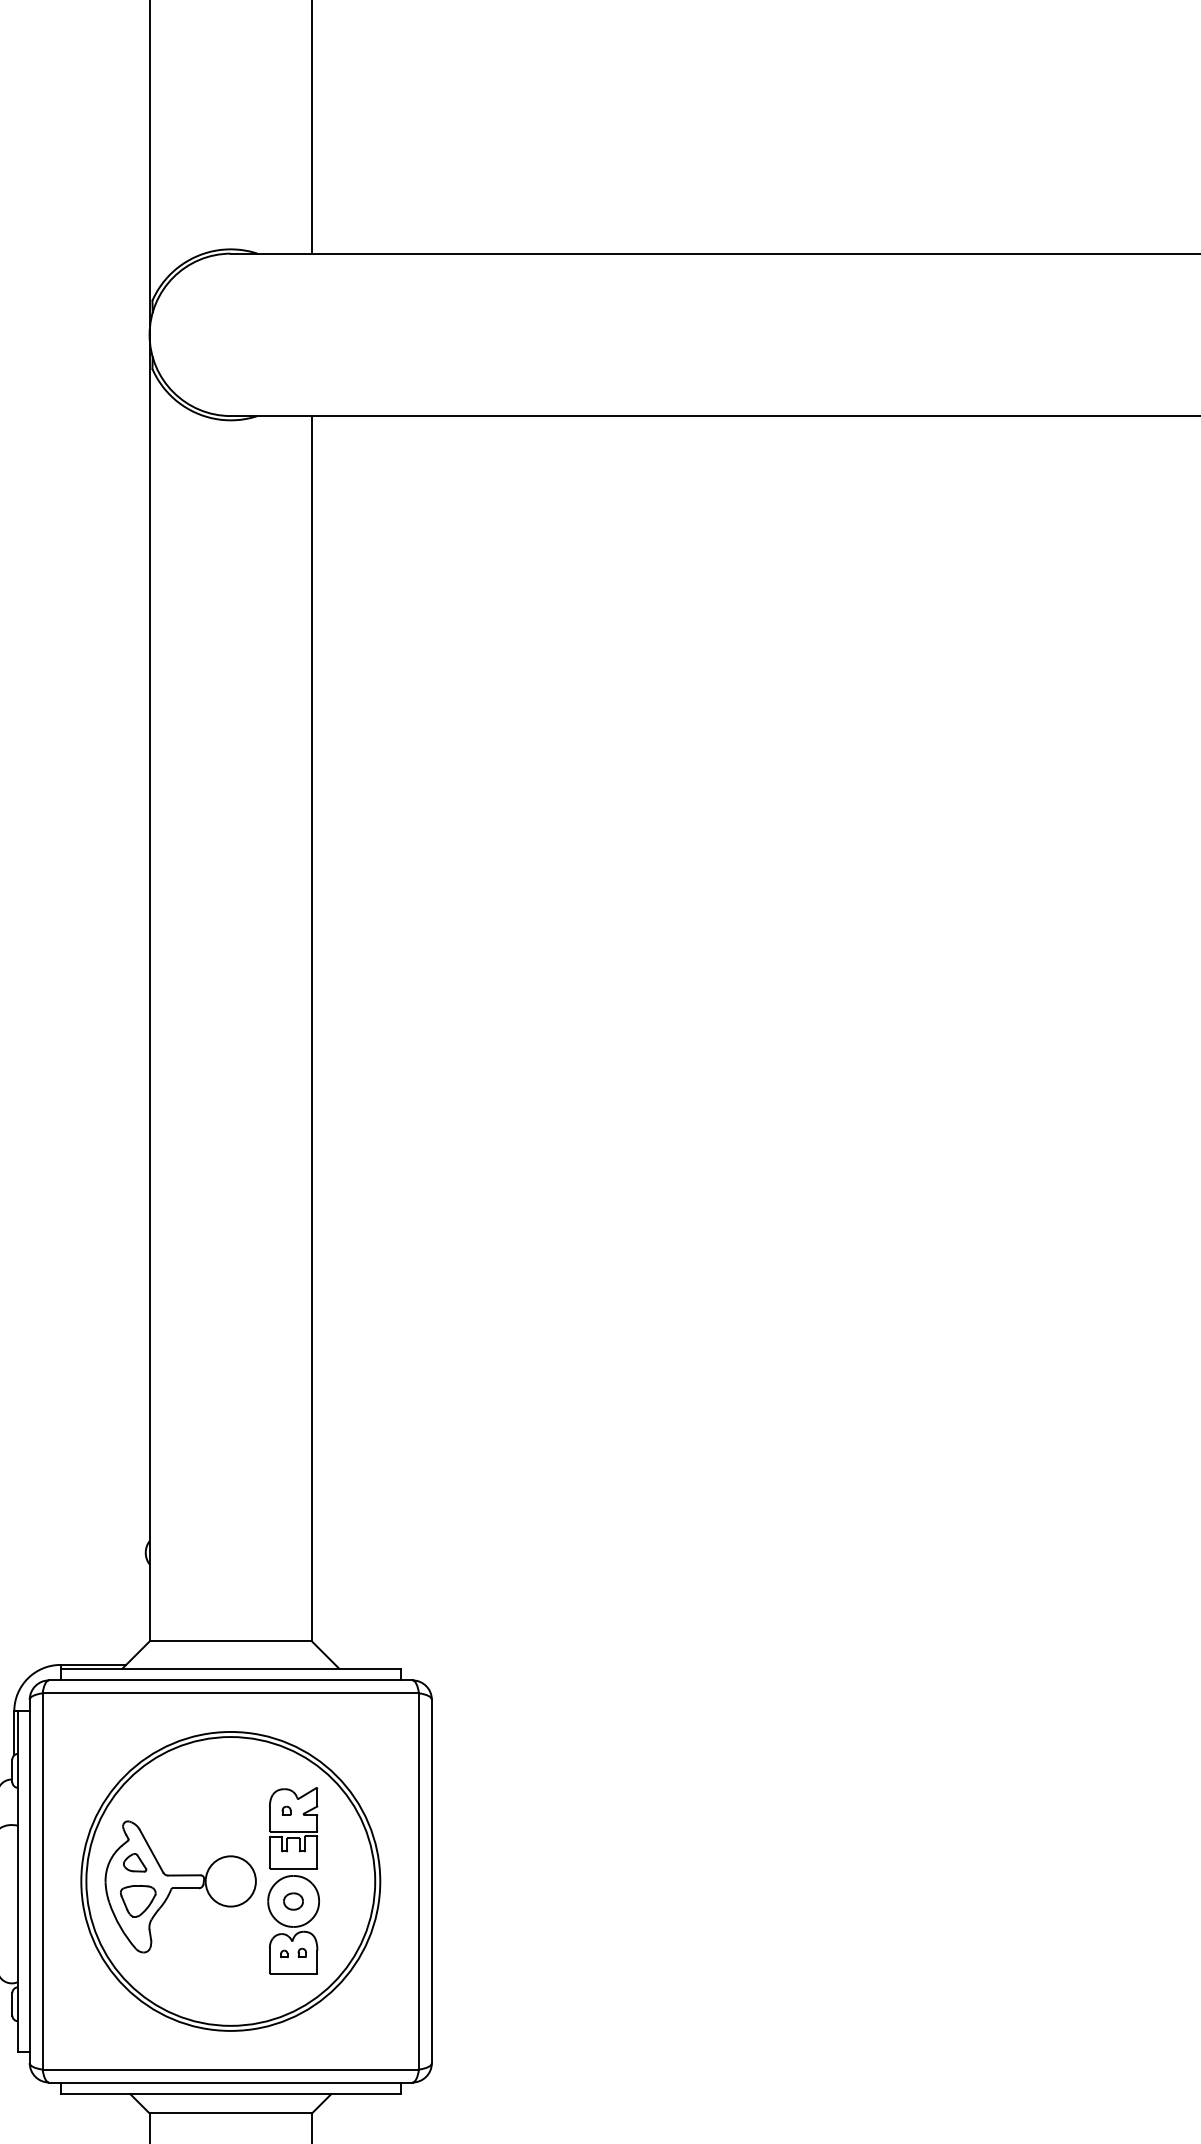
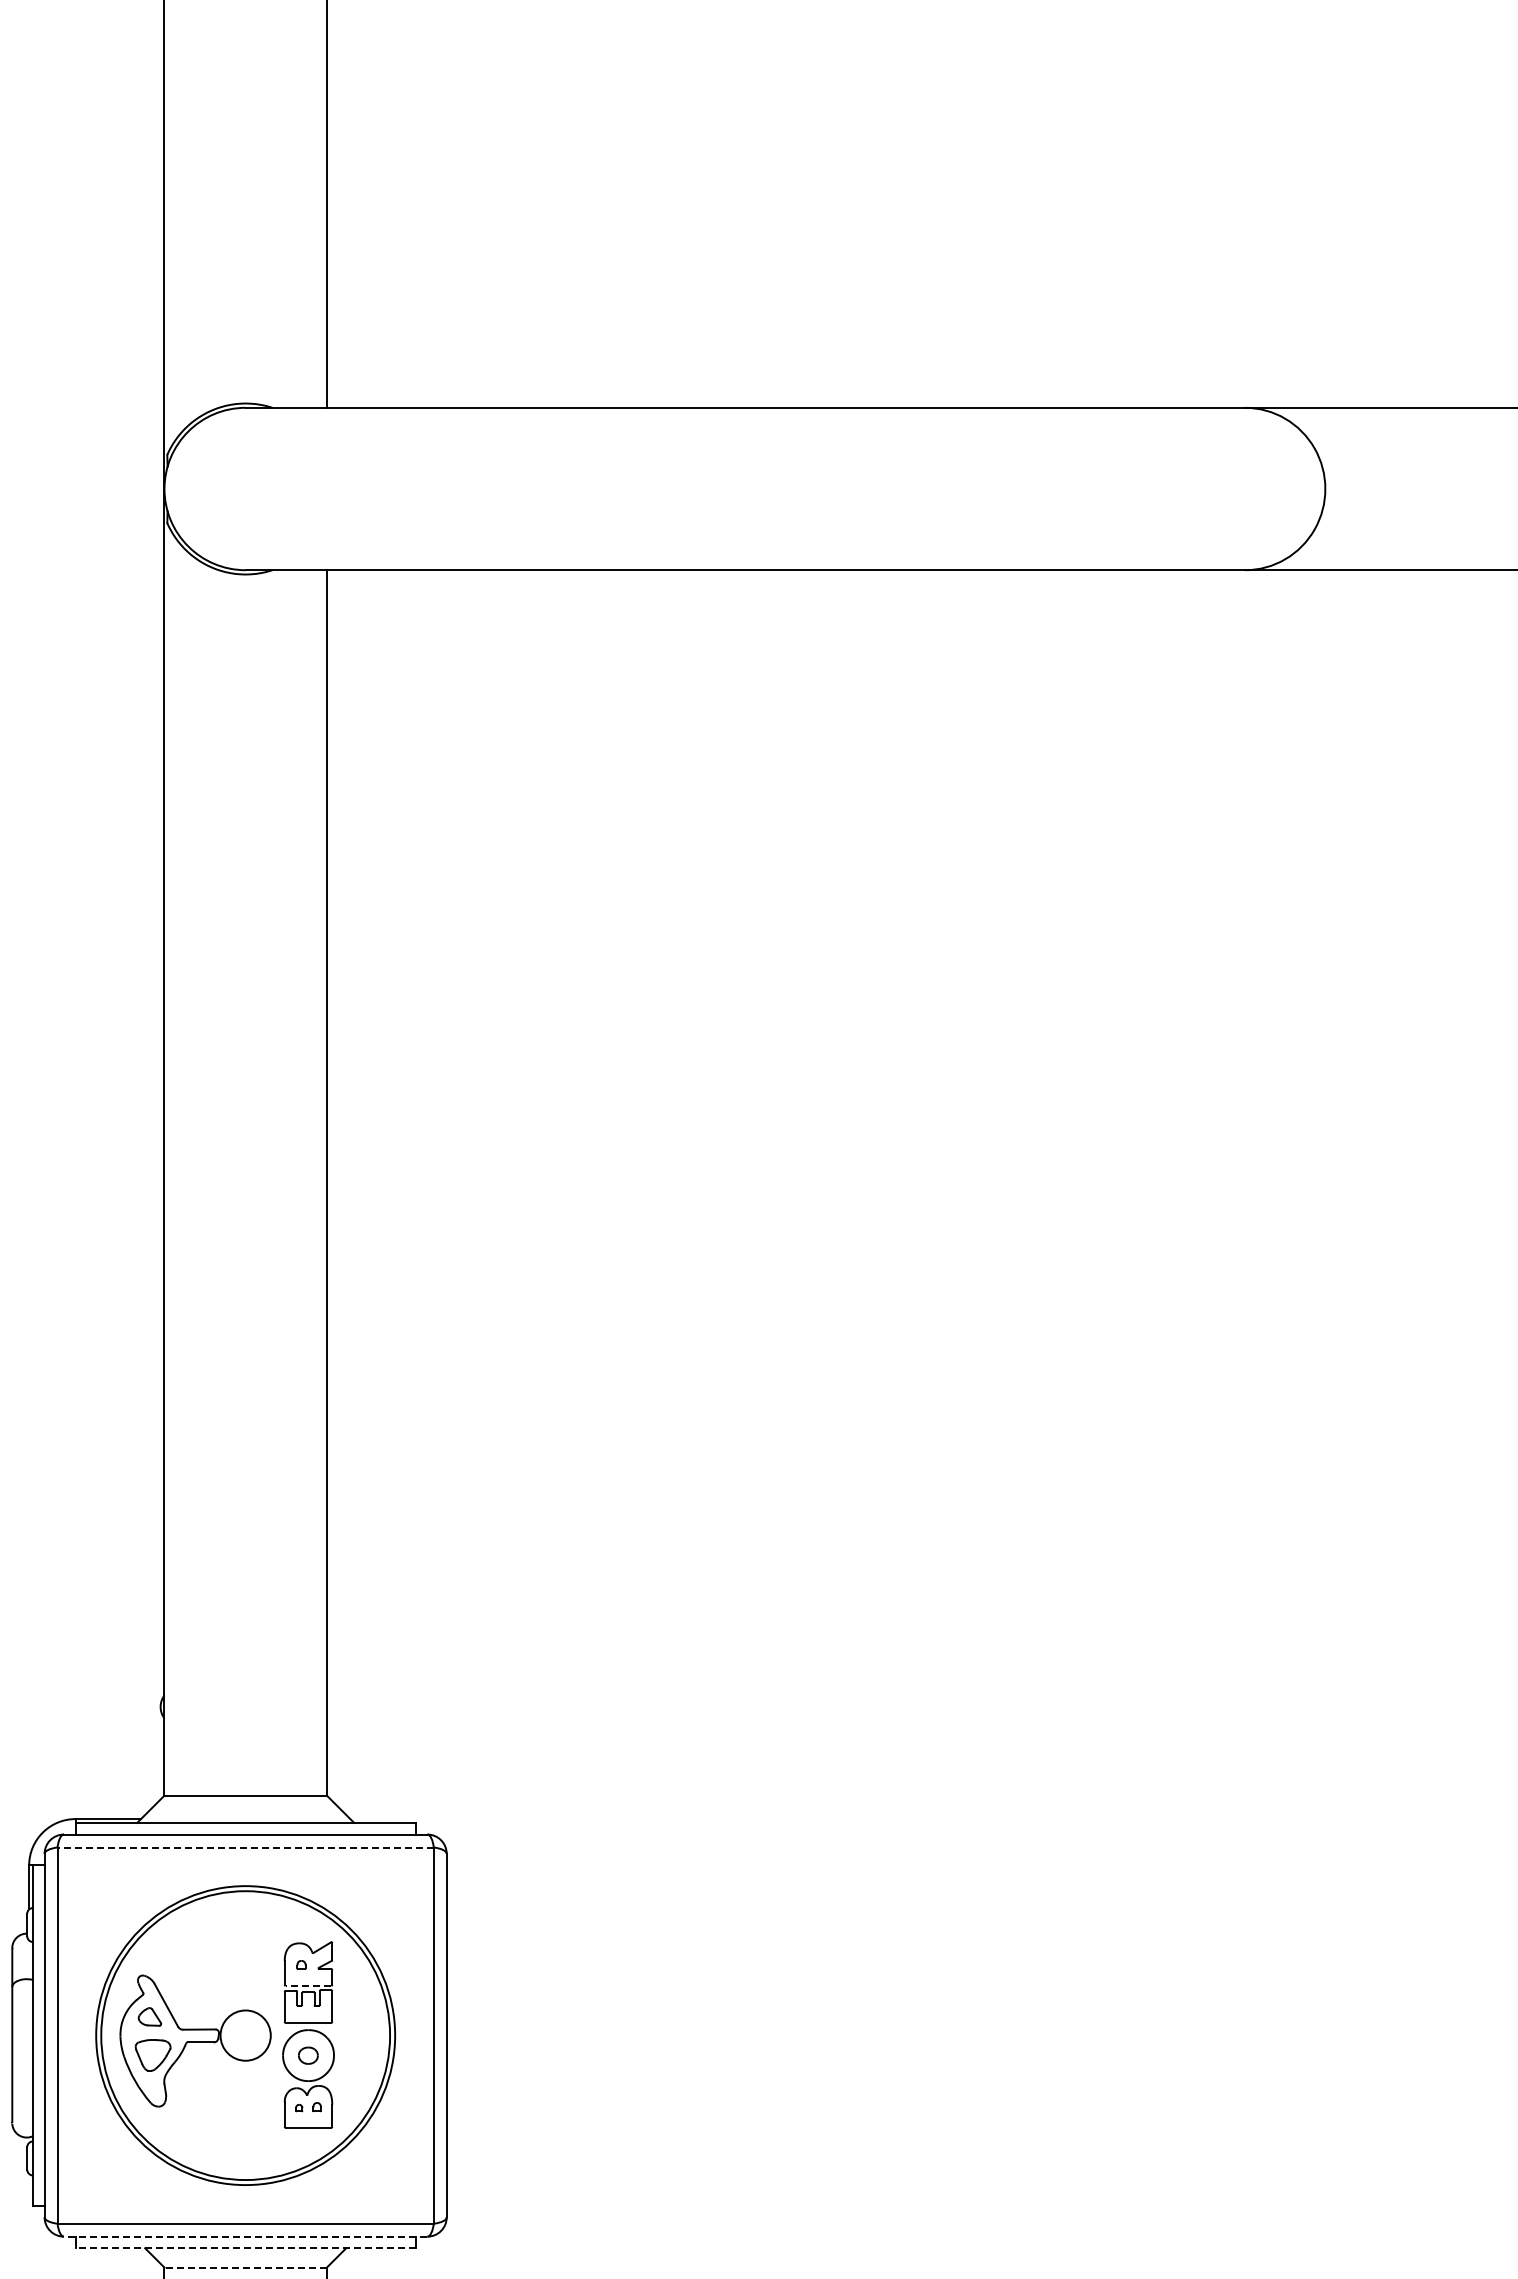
line: (230, 1693) -> (245, 1847), solid -> dashed
line: (293, 1831) -> (308, 1985), solid -> dashed
line: (230, 2082) -> (245, 2236), solid -> dashed
line: (230, 2094) -> (245, 2248), solid -> dashed
line: (230, 2113) -> (245, 2267), solid -> dashed

